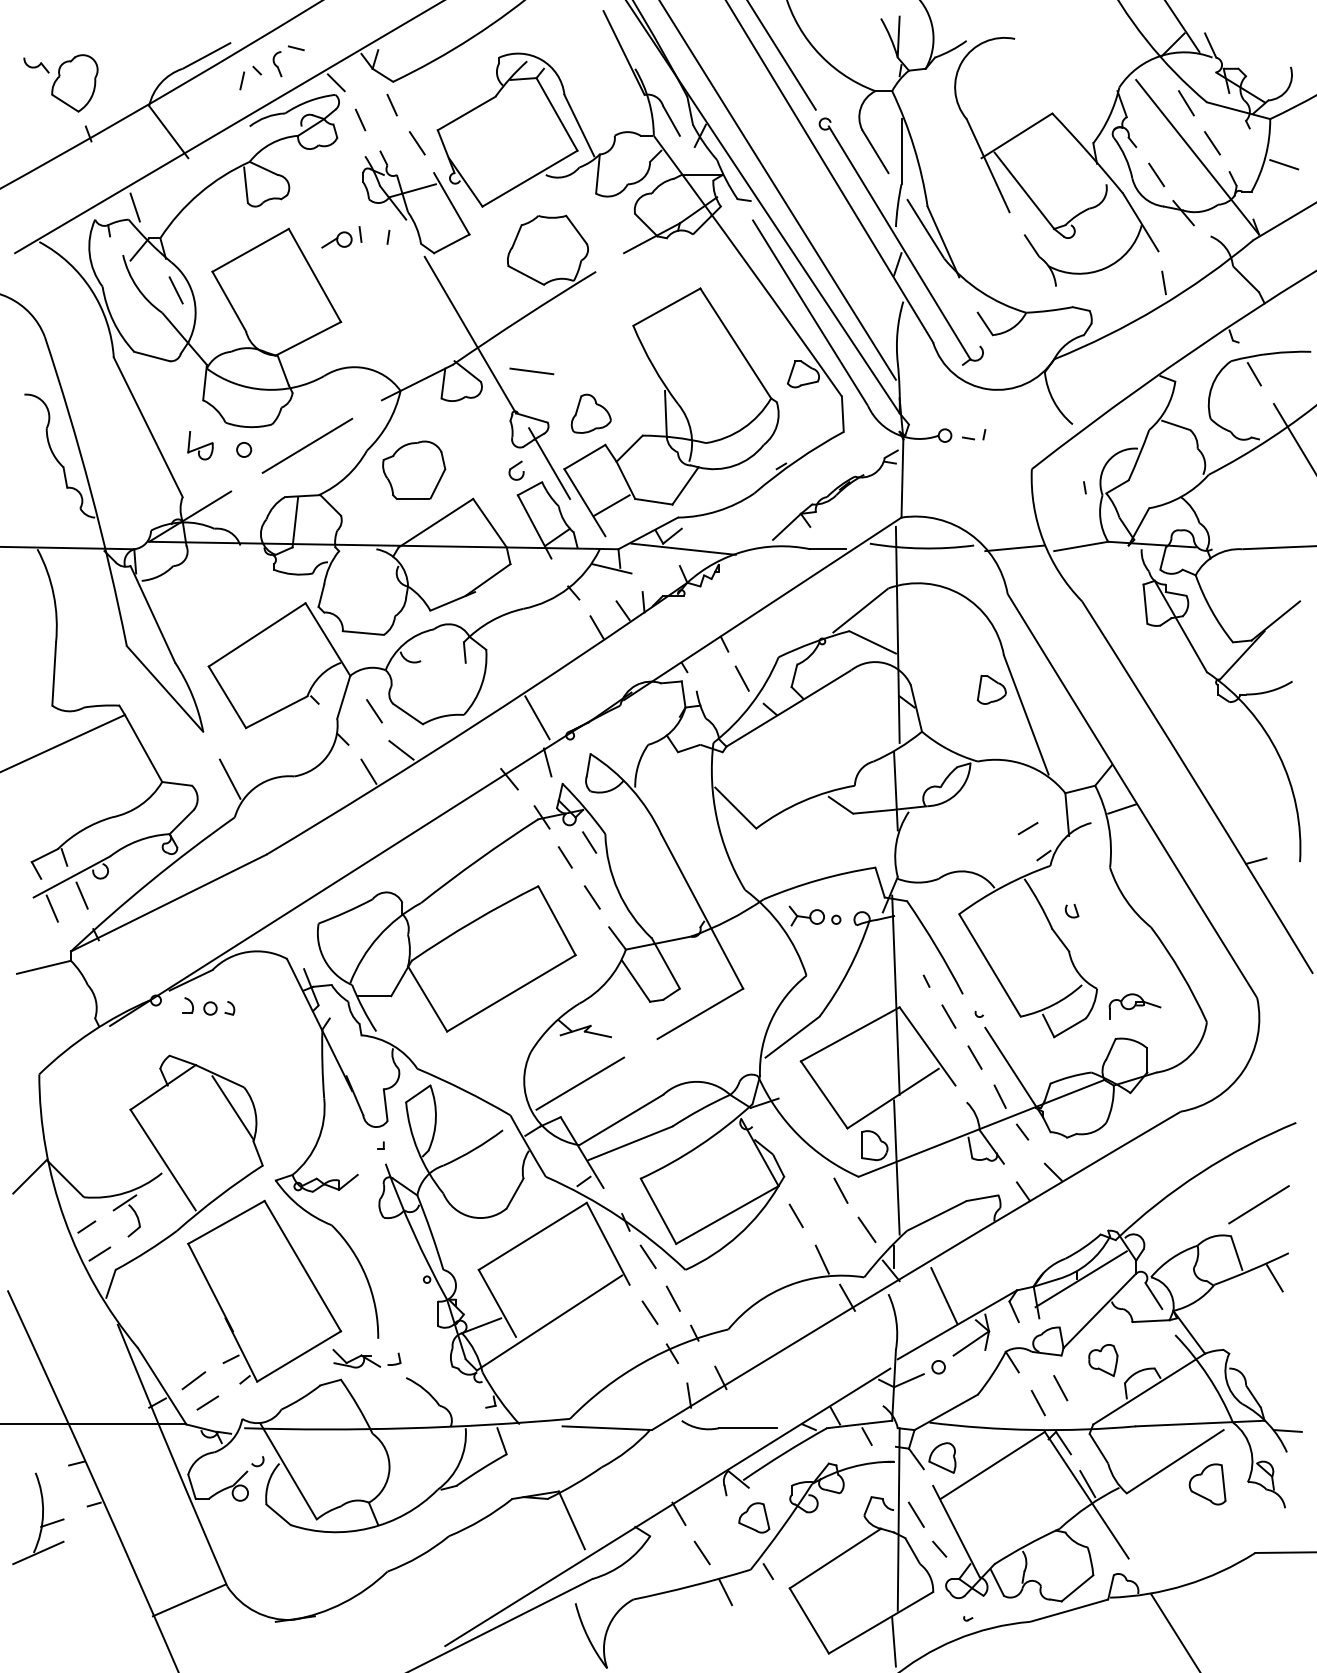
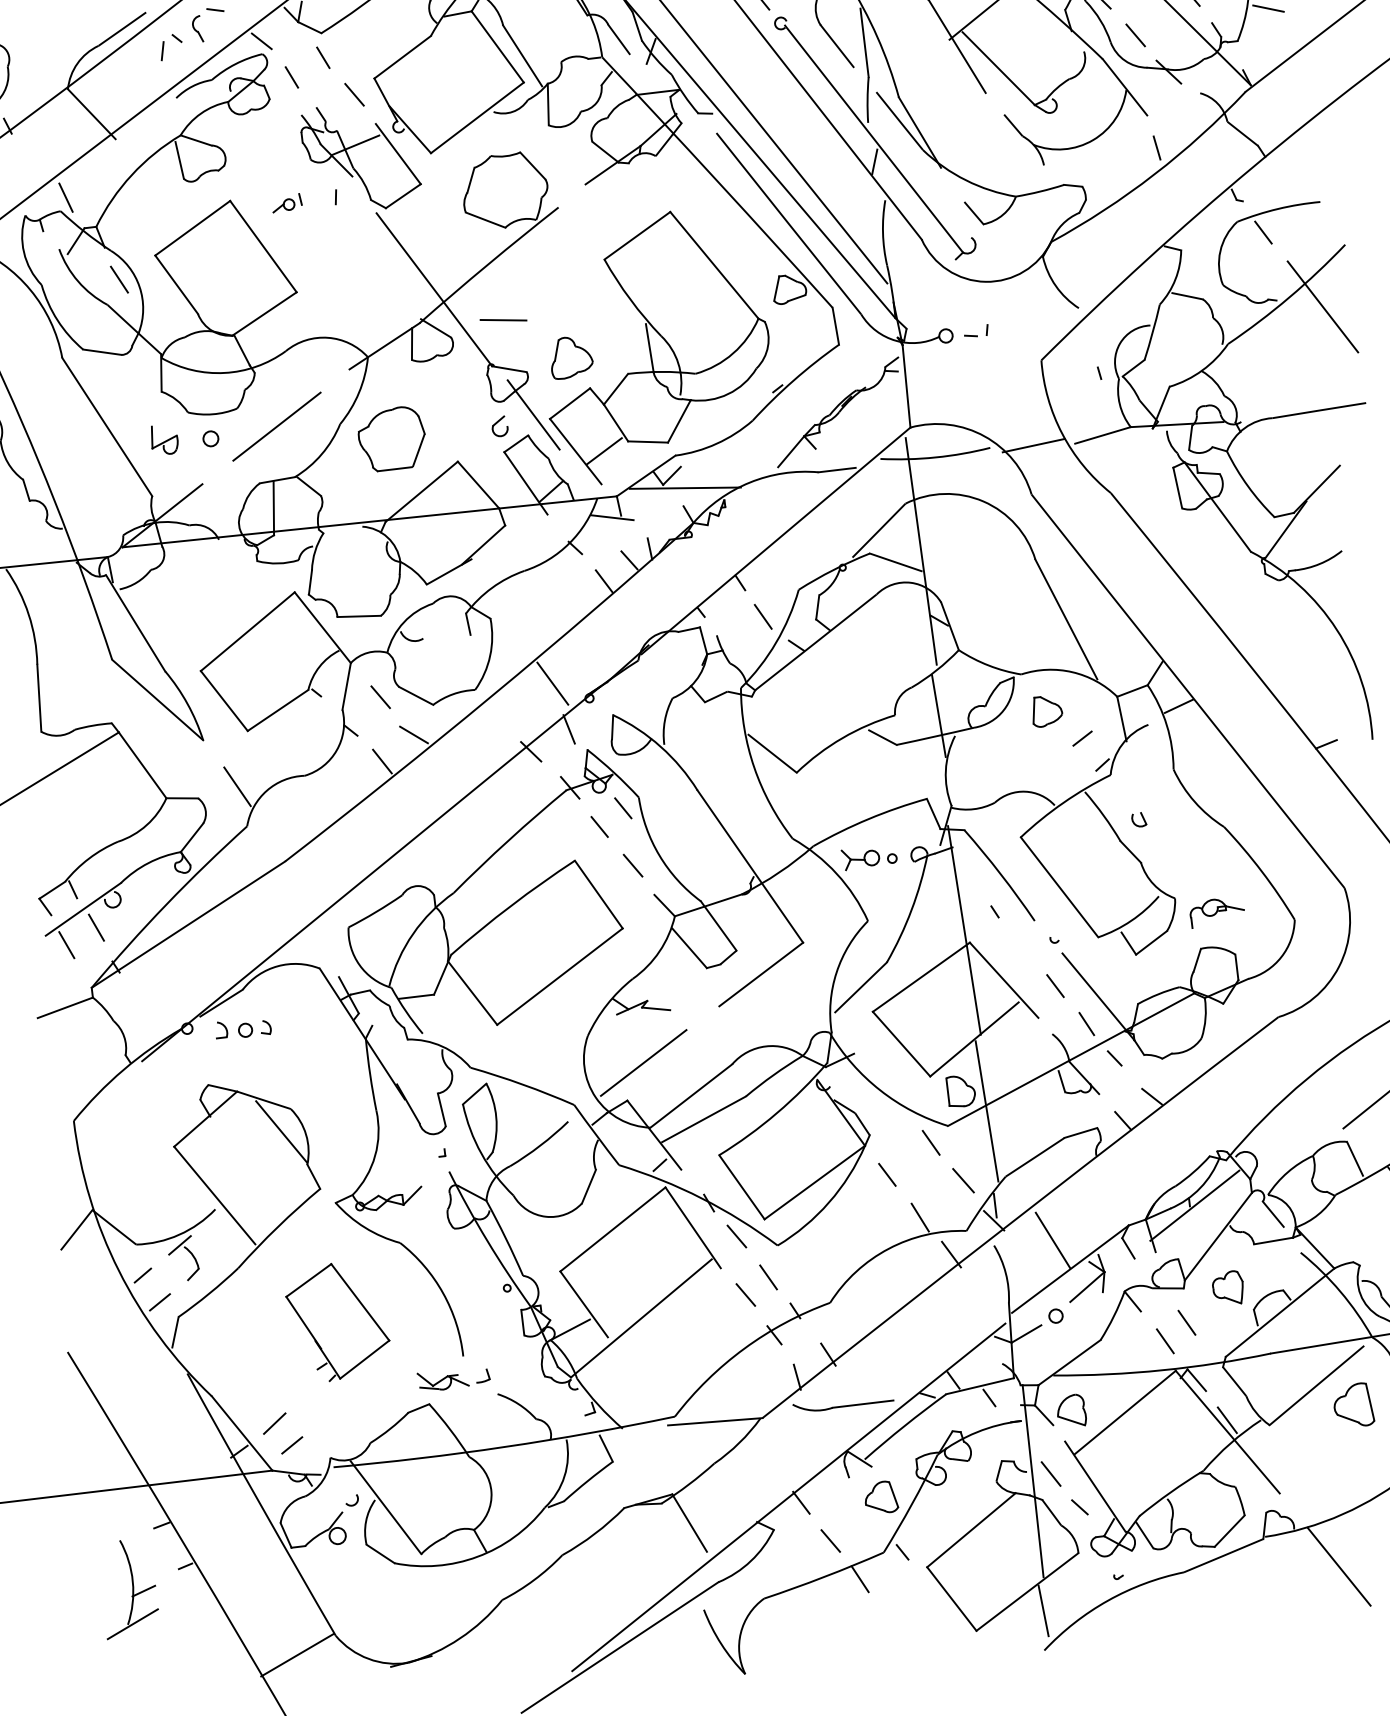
part: (341, 237) -> (286, 203), size x0.7
part: (991, 689) -> (1046, 710), moved
line: (948, 1016) -> (1022, 946), removed
part: (264, 1291) -> (337, 1321), size x0.6

